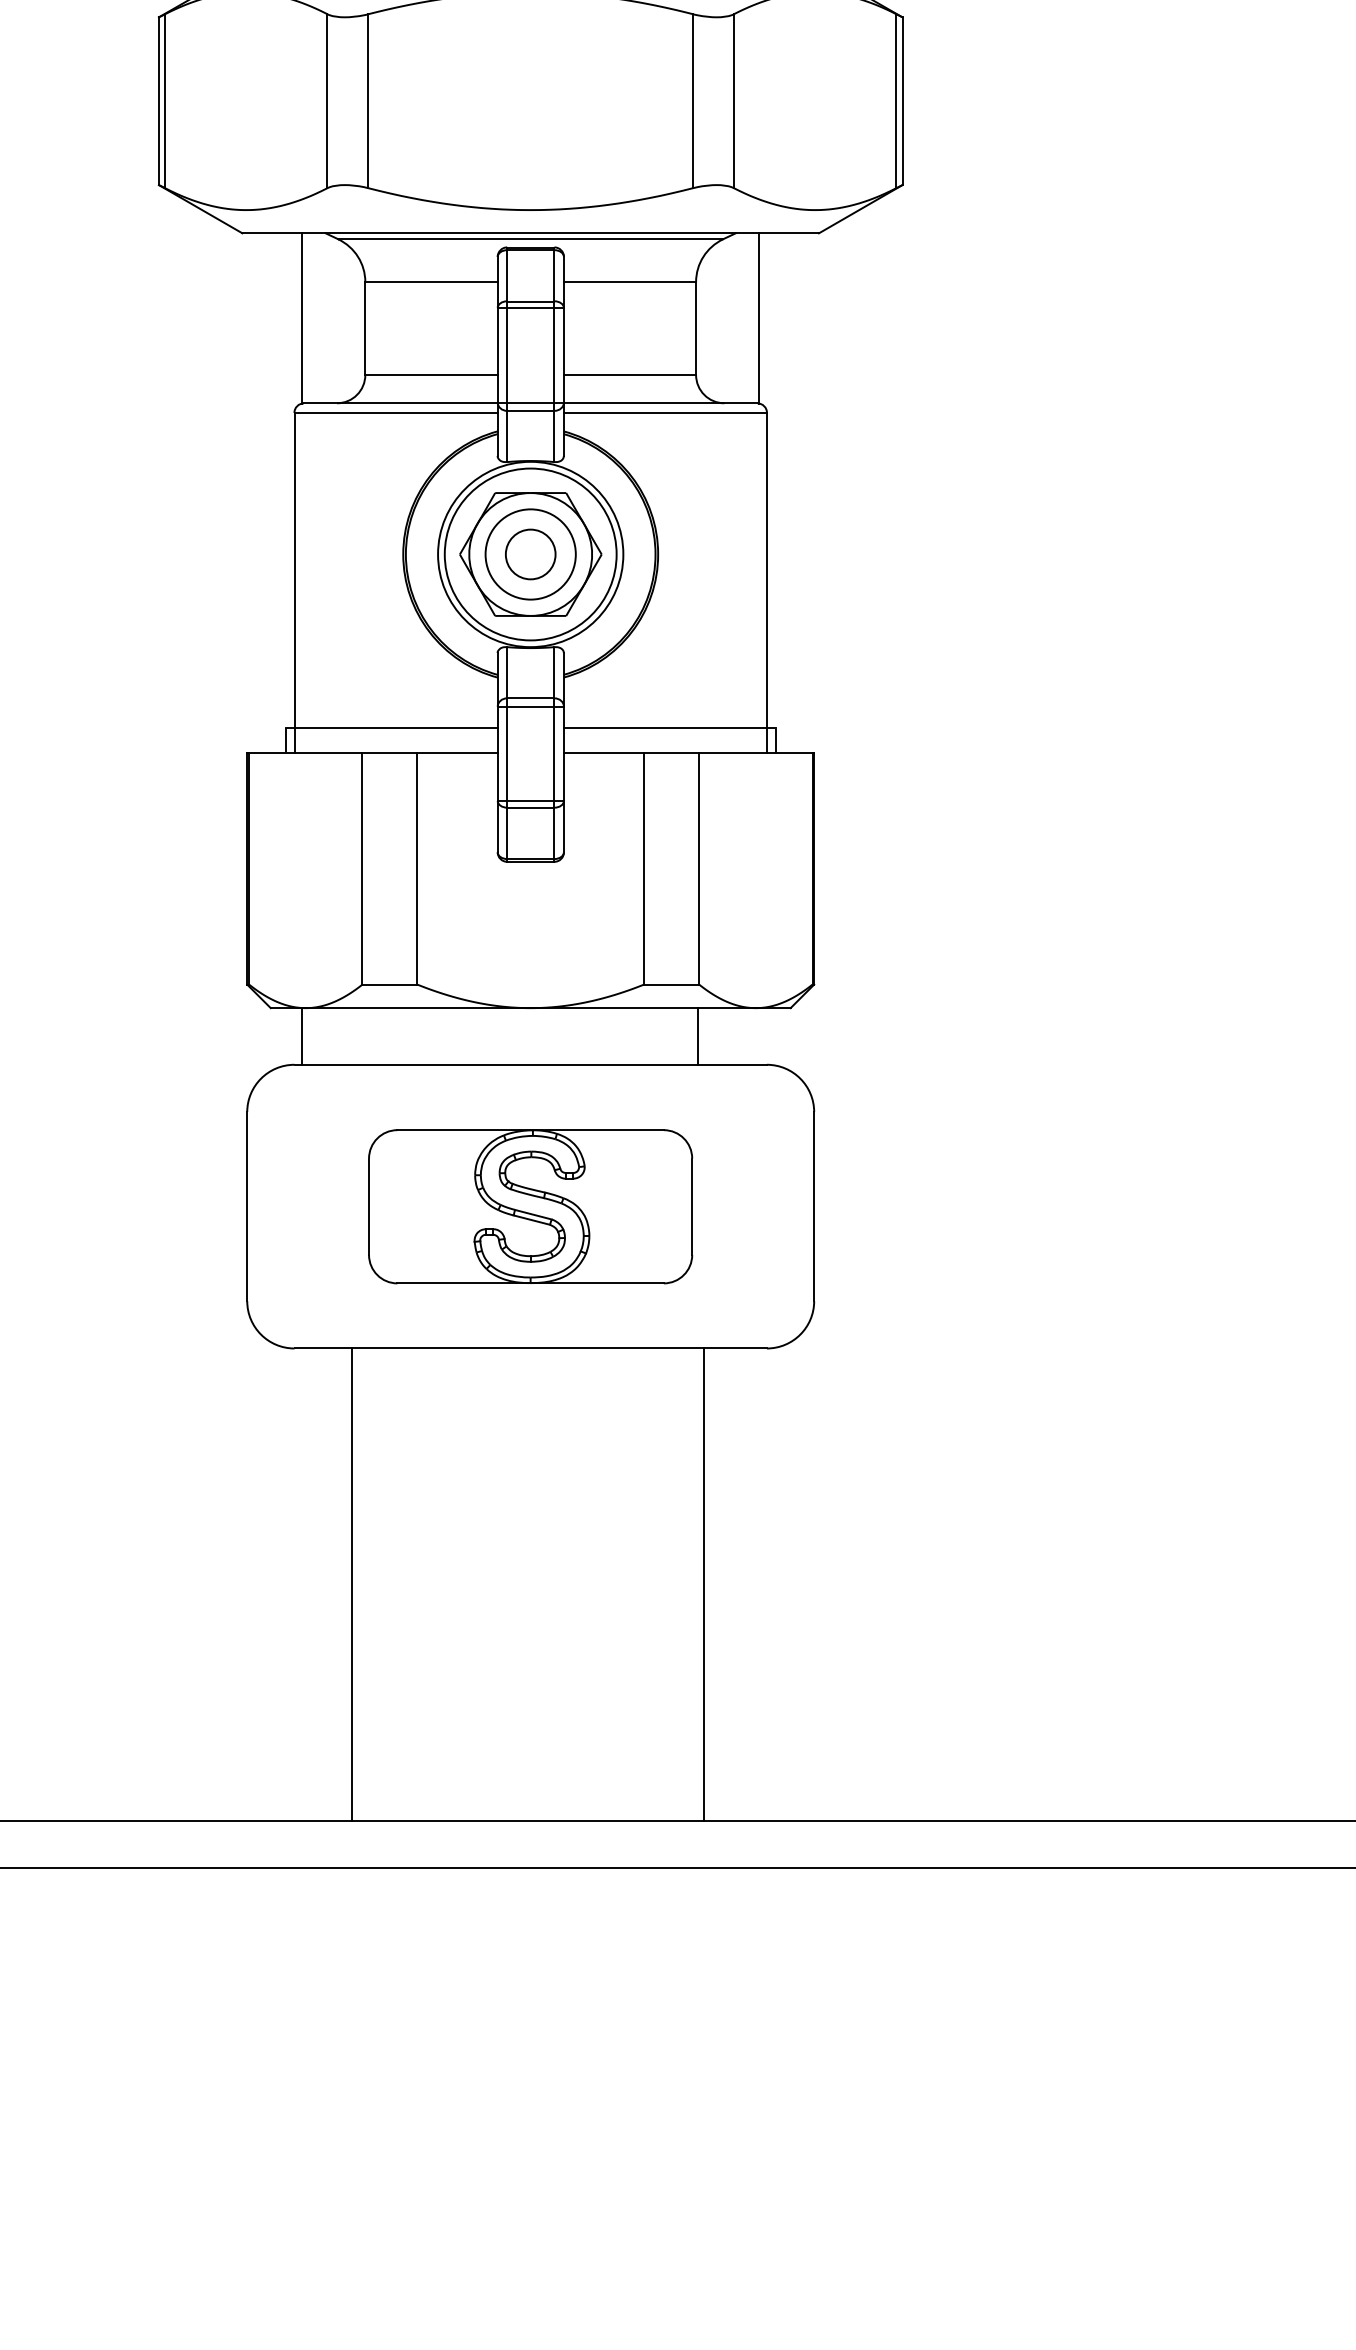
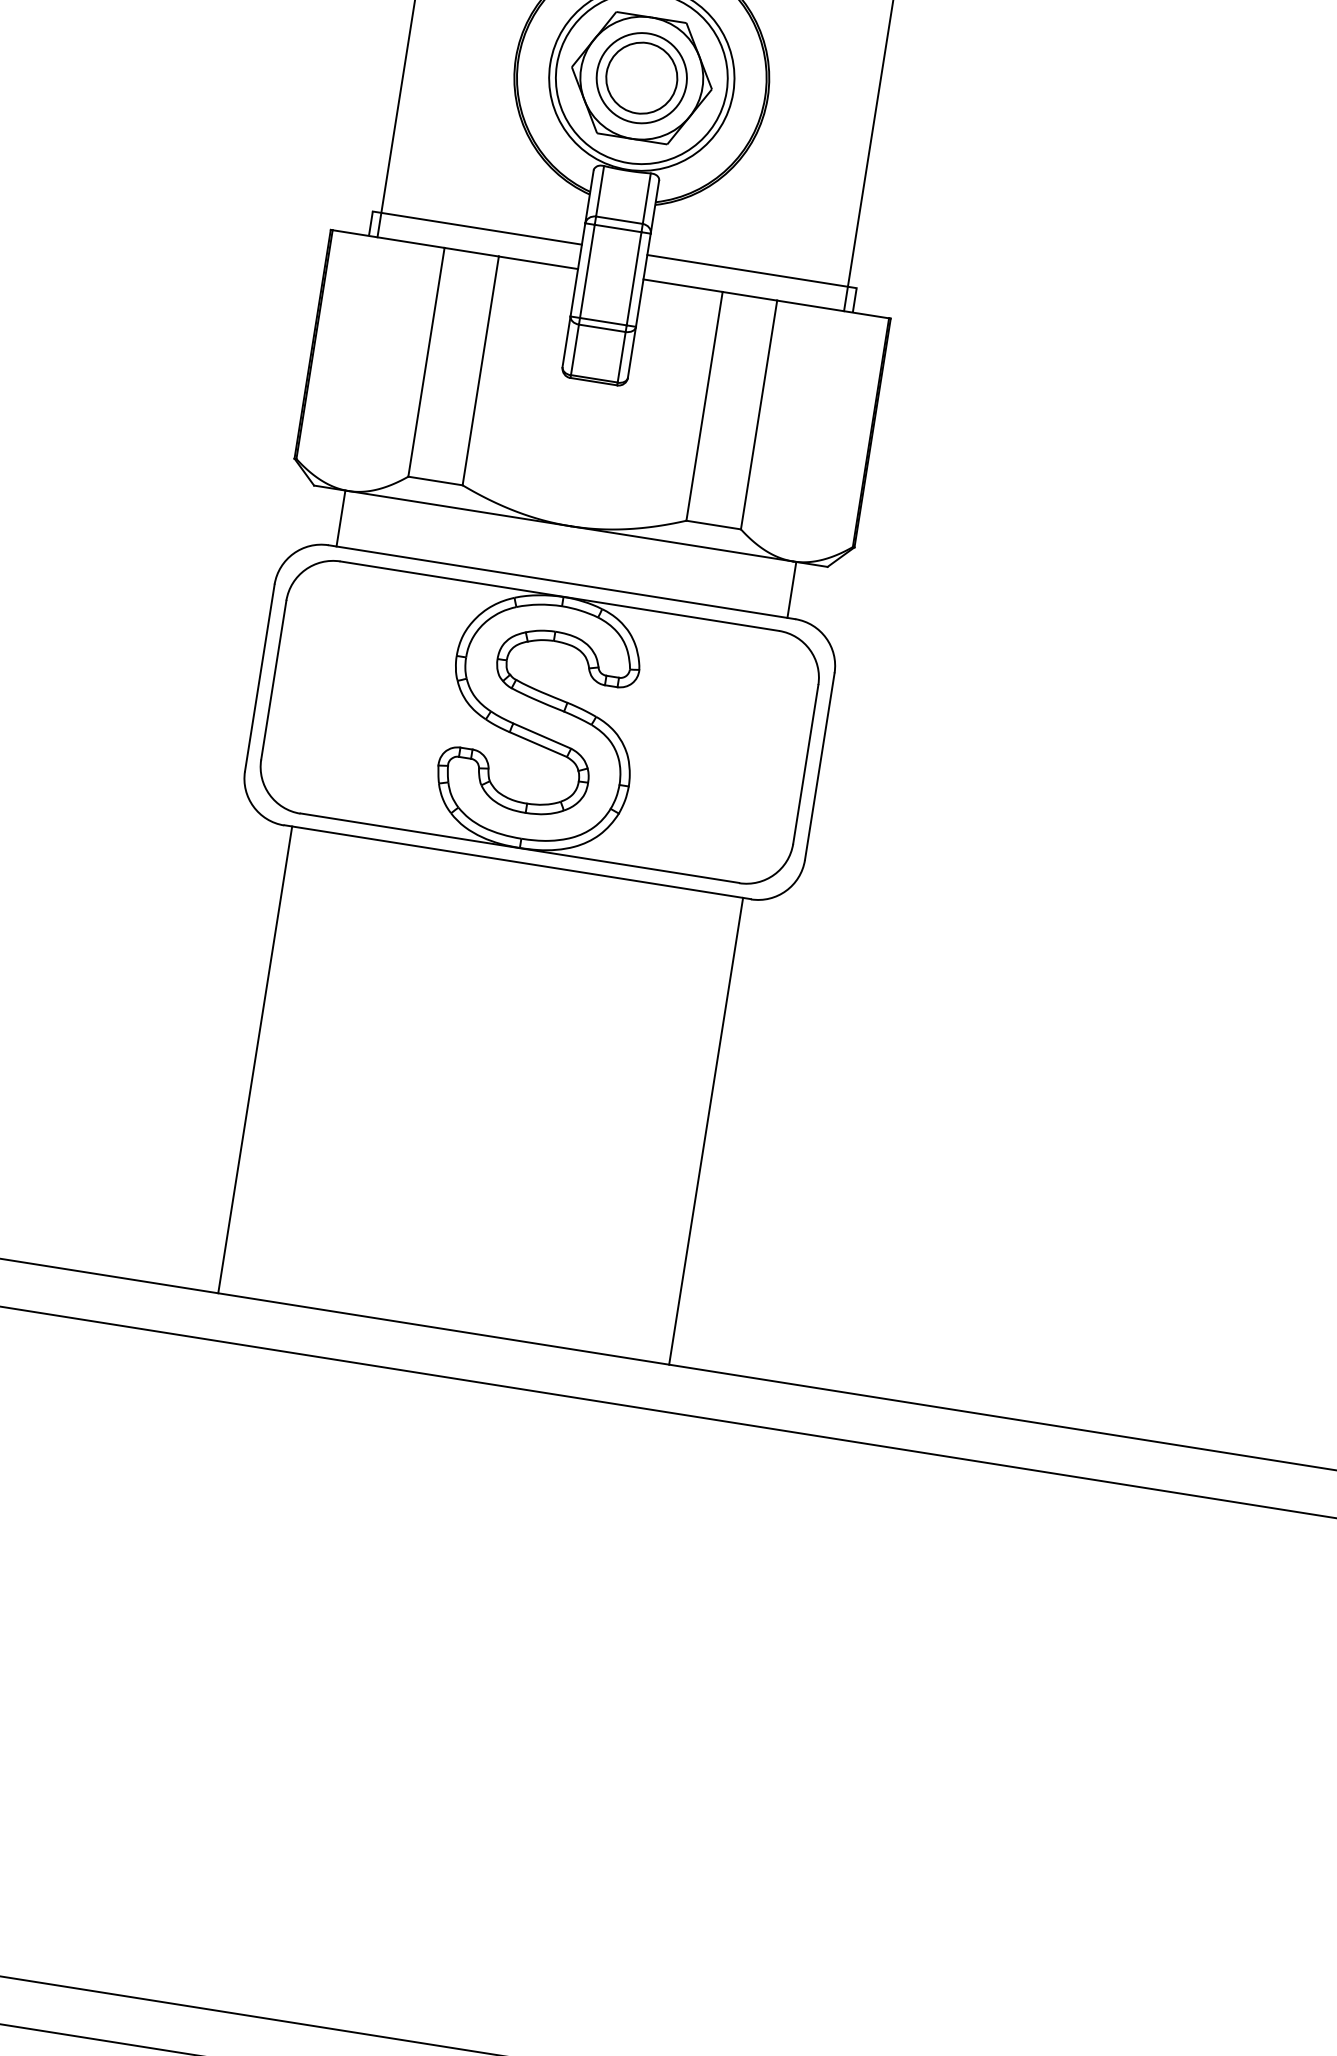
circle: (530, 554) -> (641, 78), size x1.43
line: (697, 1036) -> (791, 589), moved
part: (530, 1206) -> (539, 722), size x1.67
line: (352, 1584) -> (255, 1059), moved
line: (703, 1584) -> (705, 1131), moved

